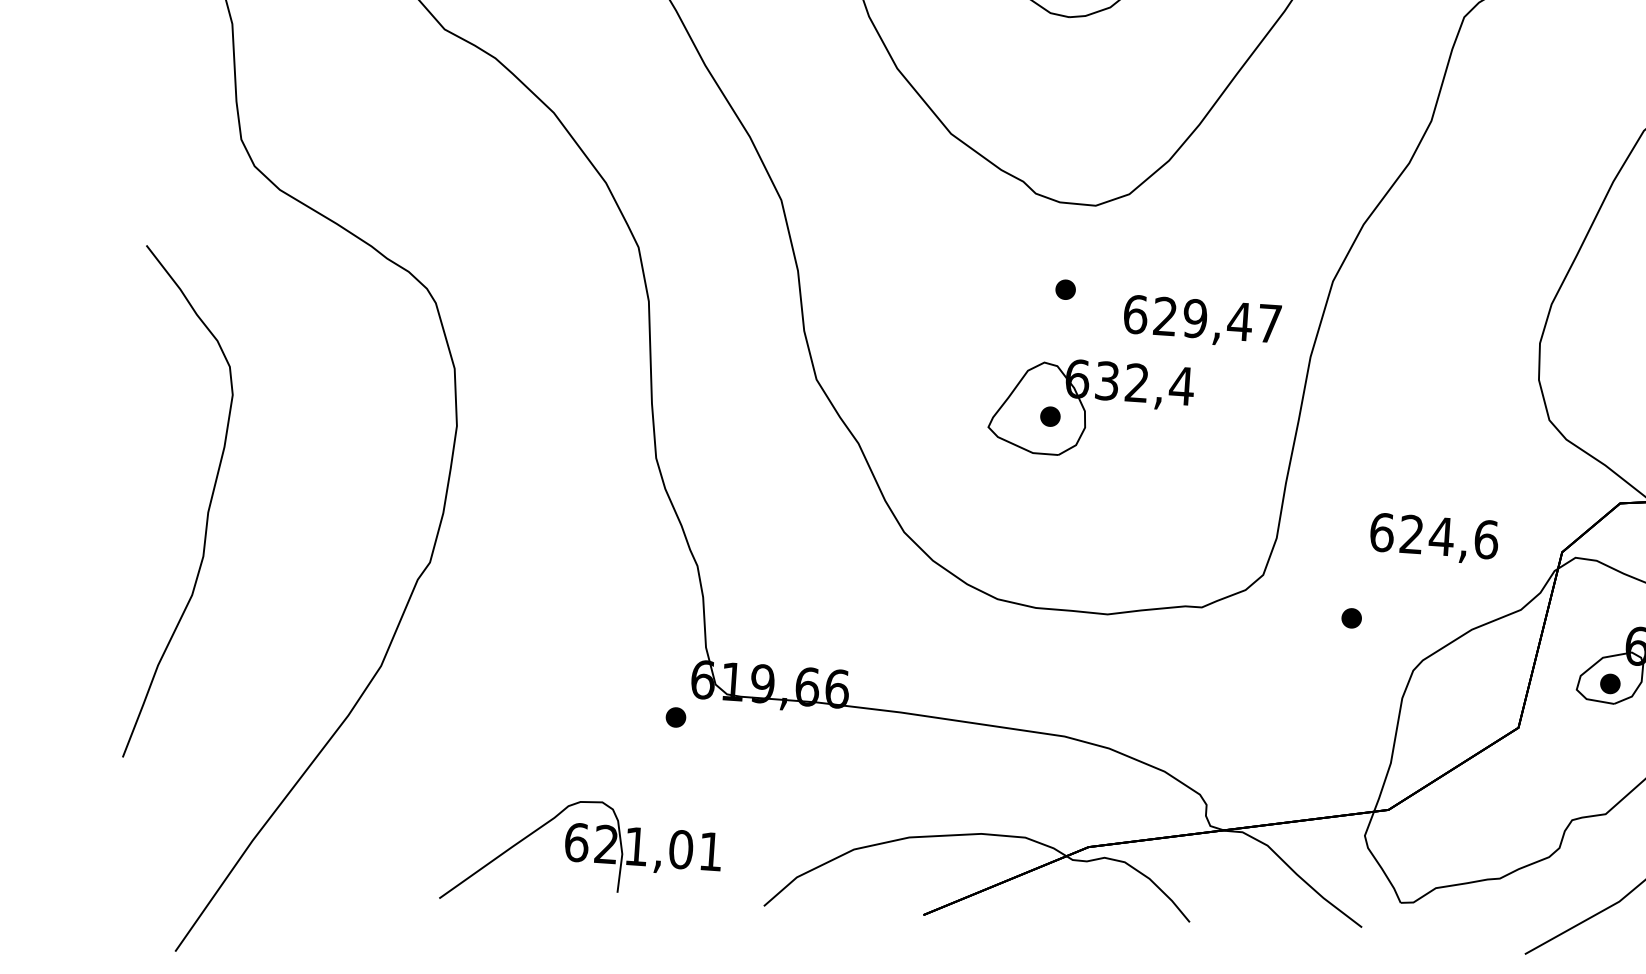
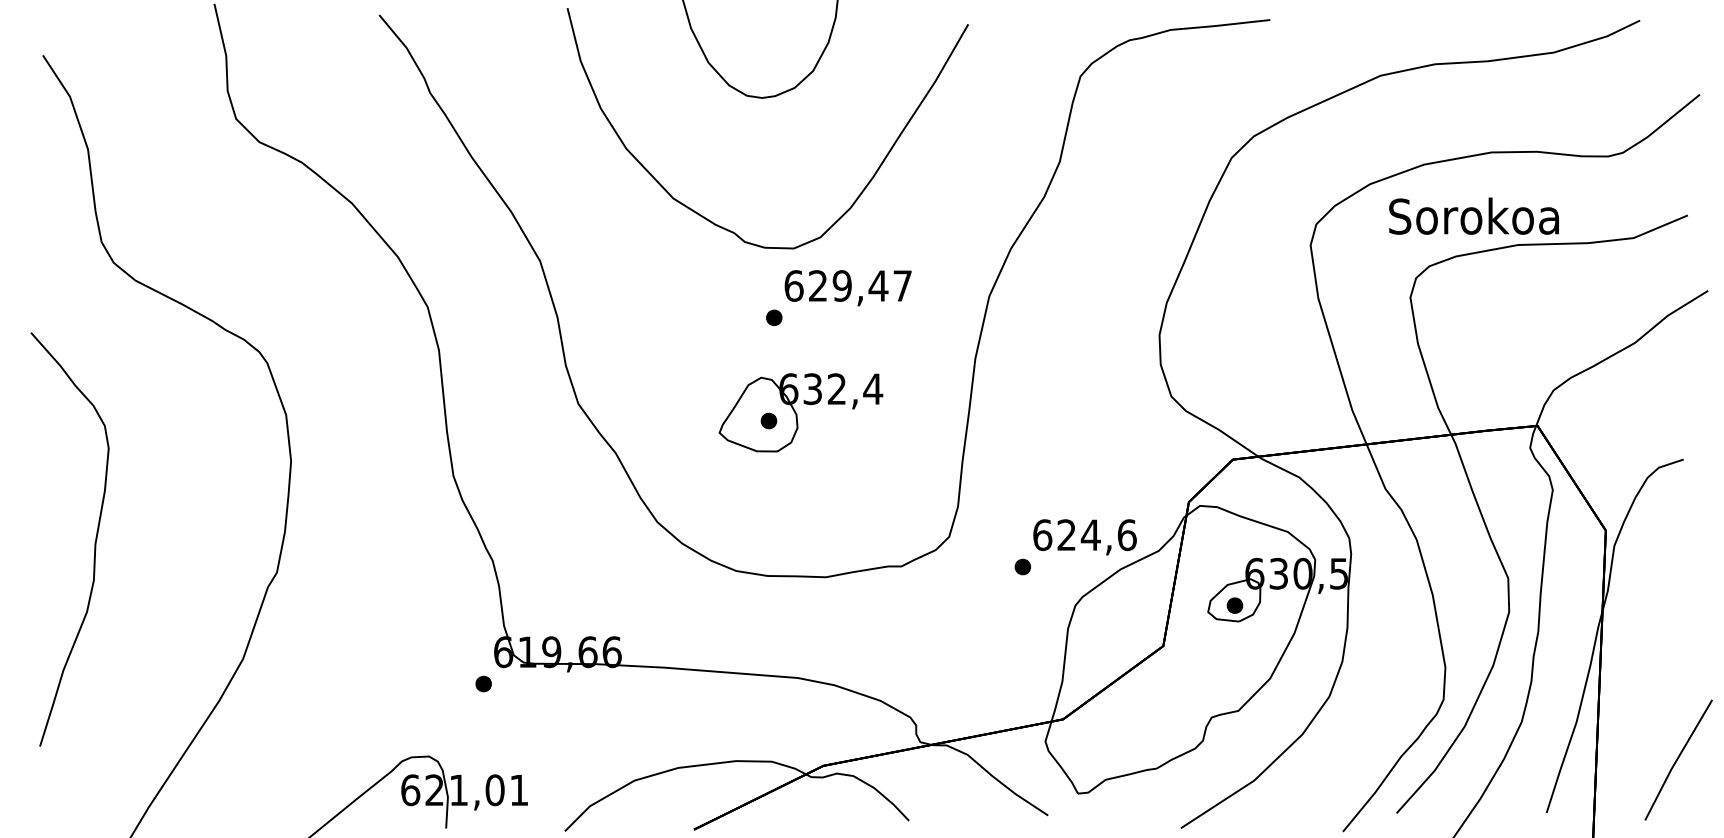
text: (1201, 322) -> (847, 288), moved
text: (1433, 538) -> (1084, 537), moved

